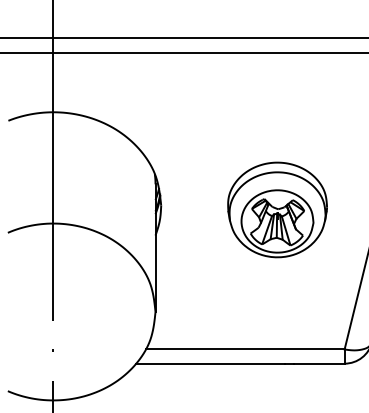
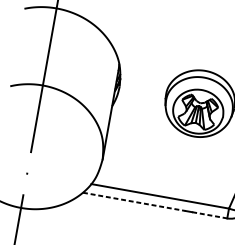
line: (210, 363) -> (134, 201), solid -> dashed
line: (319, 363) -> (209, 215), solid -> dashed

